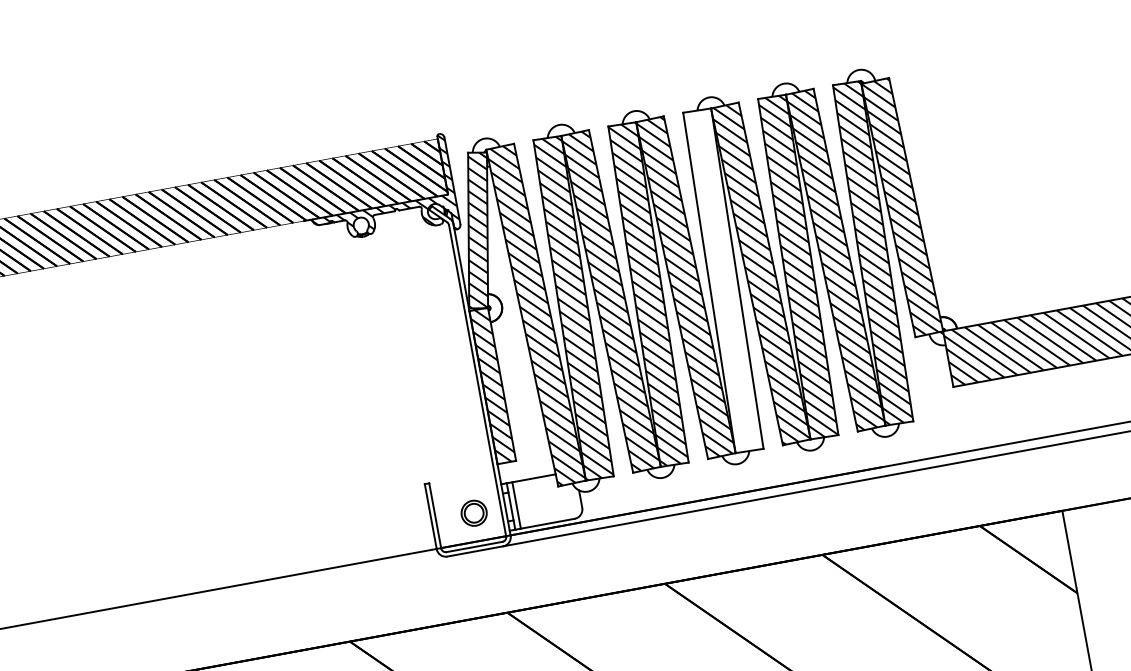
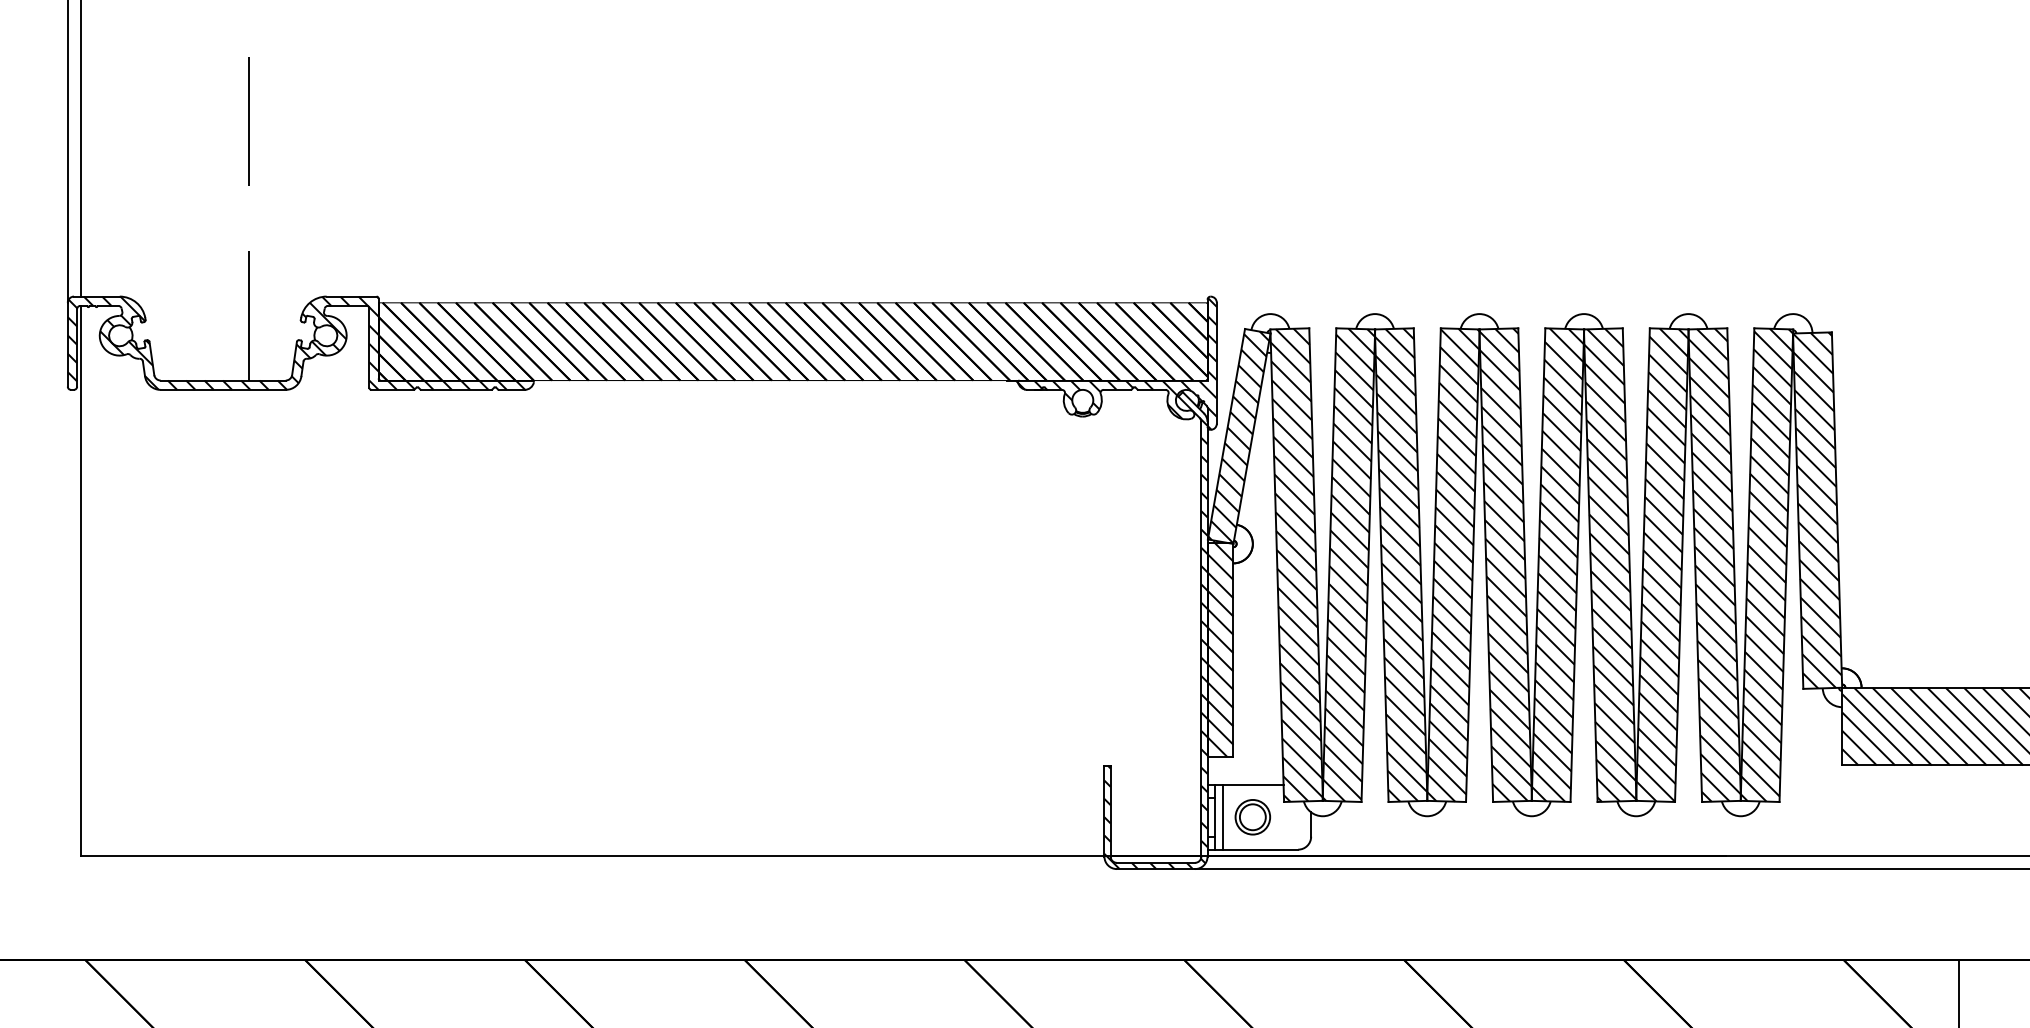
hatch: (722, 280) -> (1557, 564), added
hatch: (445, 389) -> (1155, 643), added
part: (473, 513) -> (1252, 817), moved

